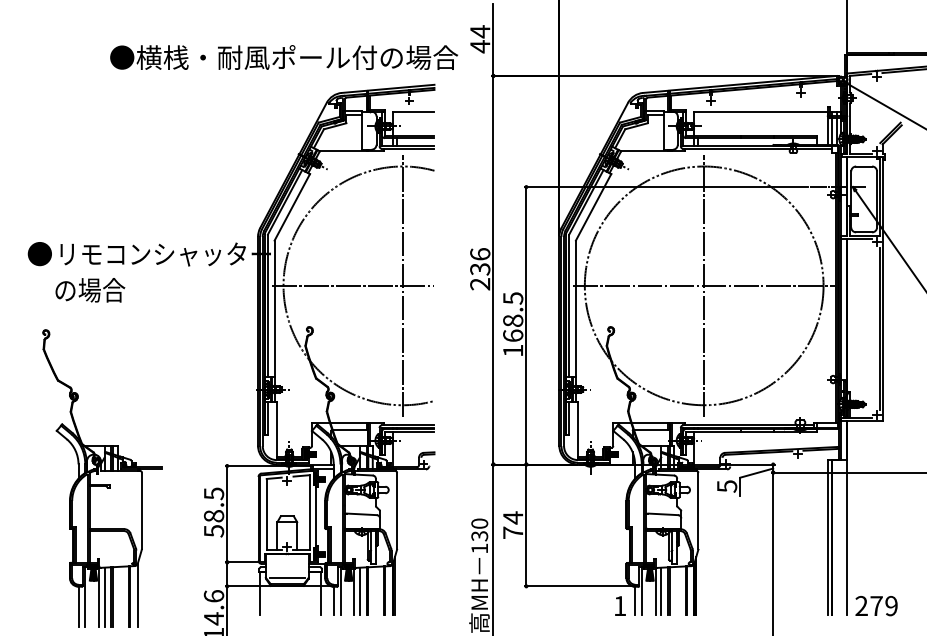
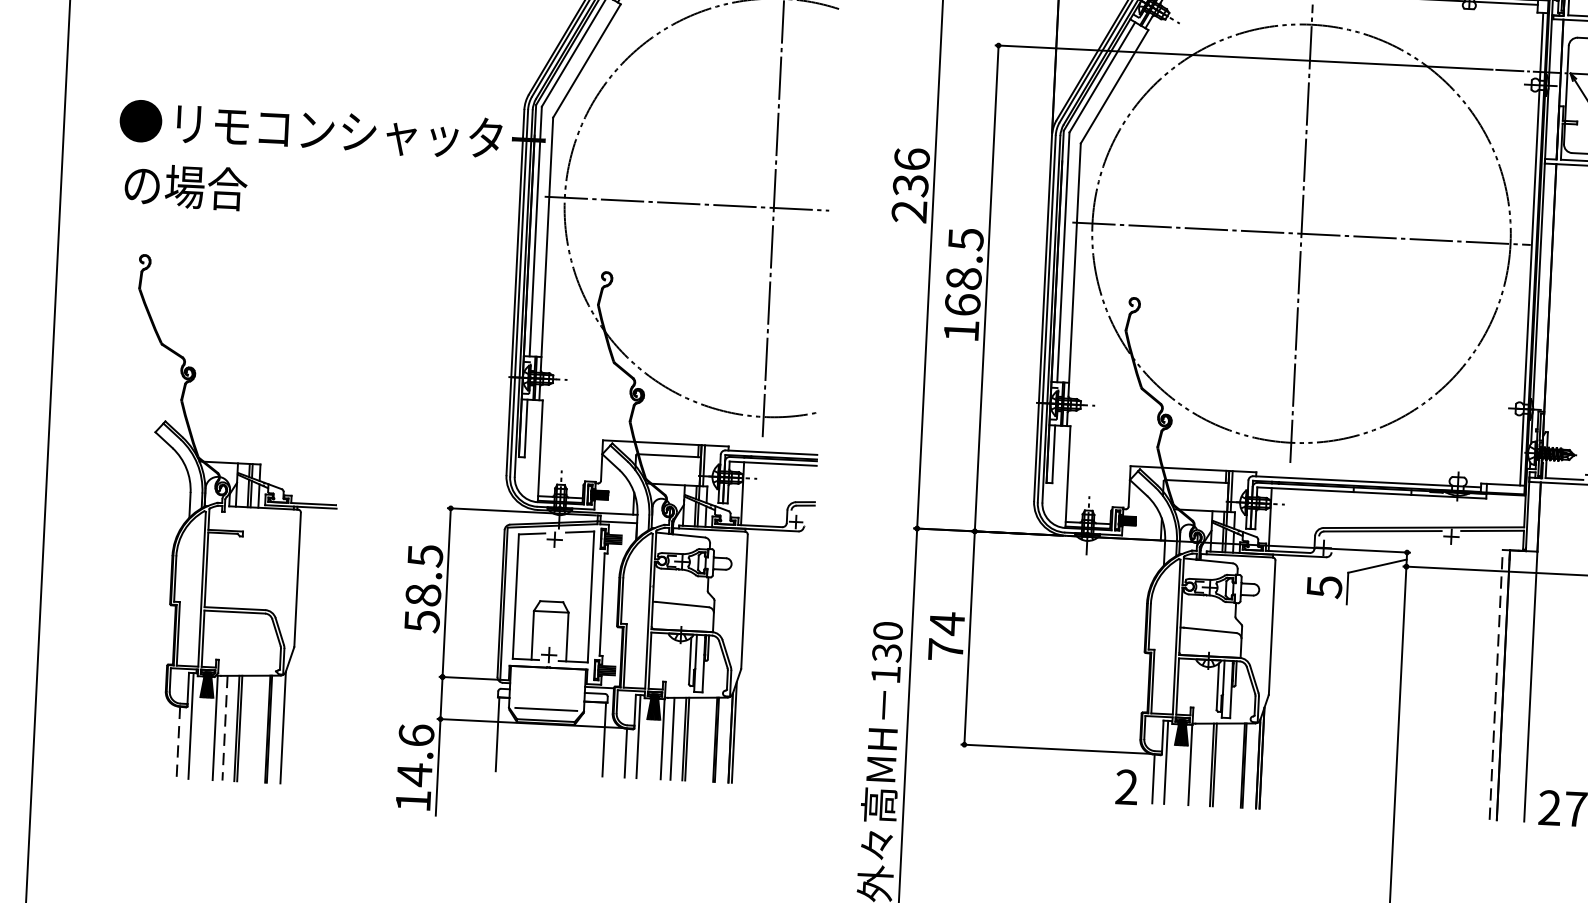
text: (90, 290) -> (186, 187), moved
line: (827, 536) -> (1495, 683), solid -> dashed
line: (661, 590) -> (1200, 763), removed
line: (104, 597) -> (224, 728), solid -> dashed
text: (620, 605) -> (1127, 786), 1 -> 2
line: (78, 607) -> (178, 743), solid -> dashed

